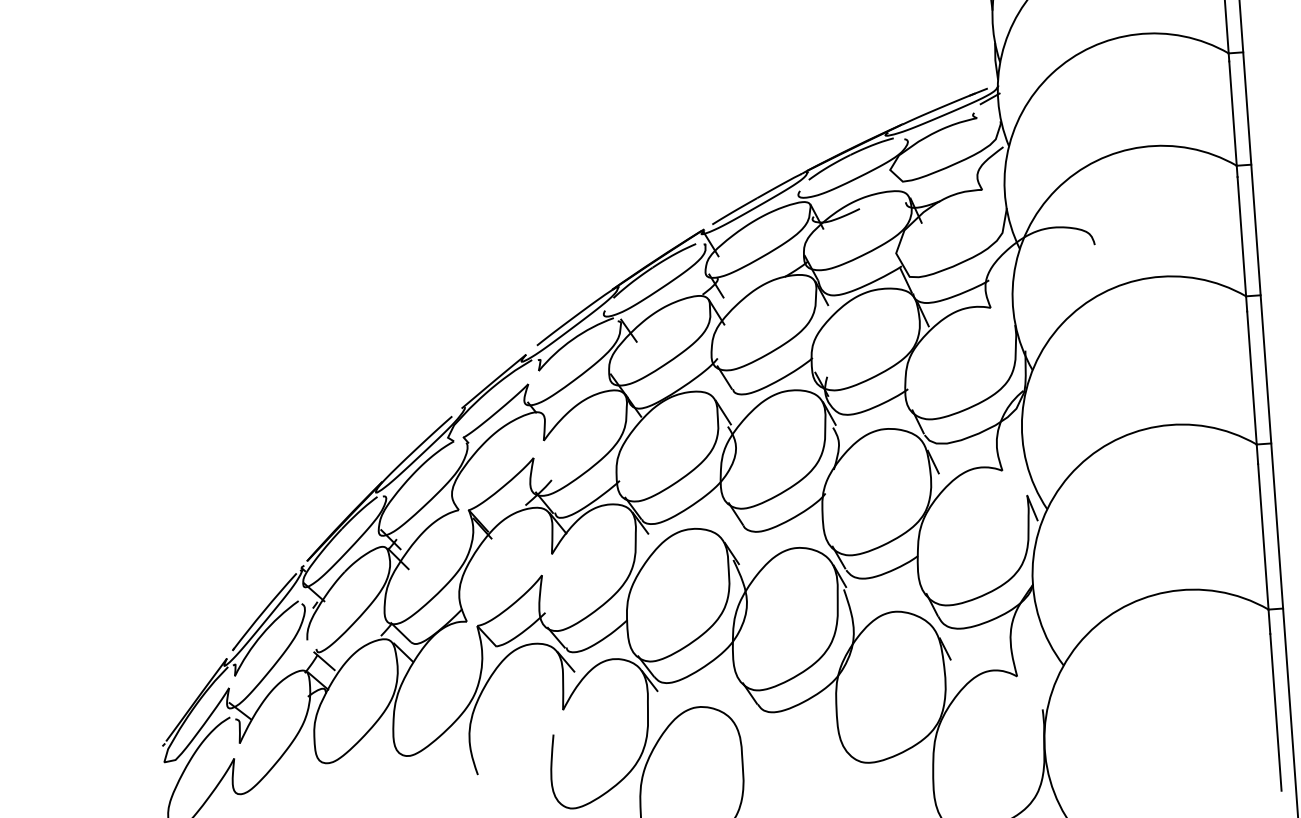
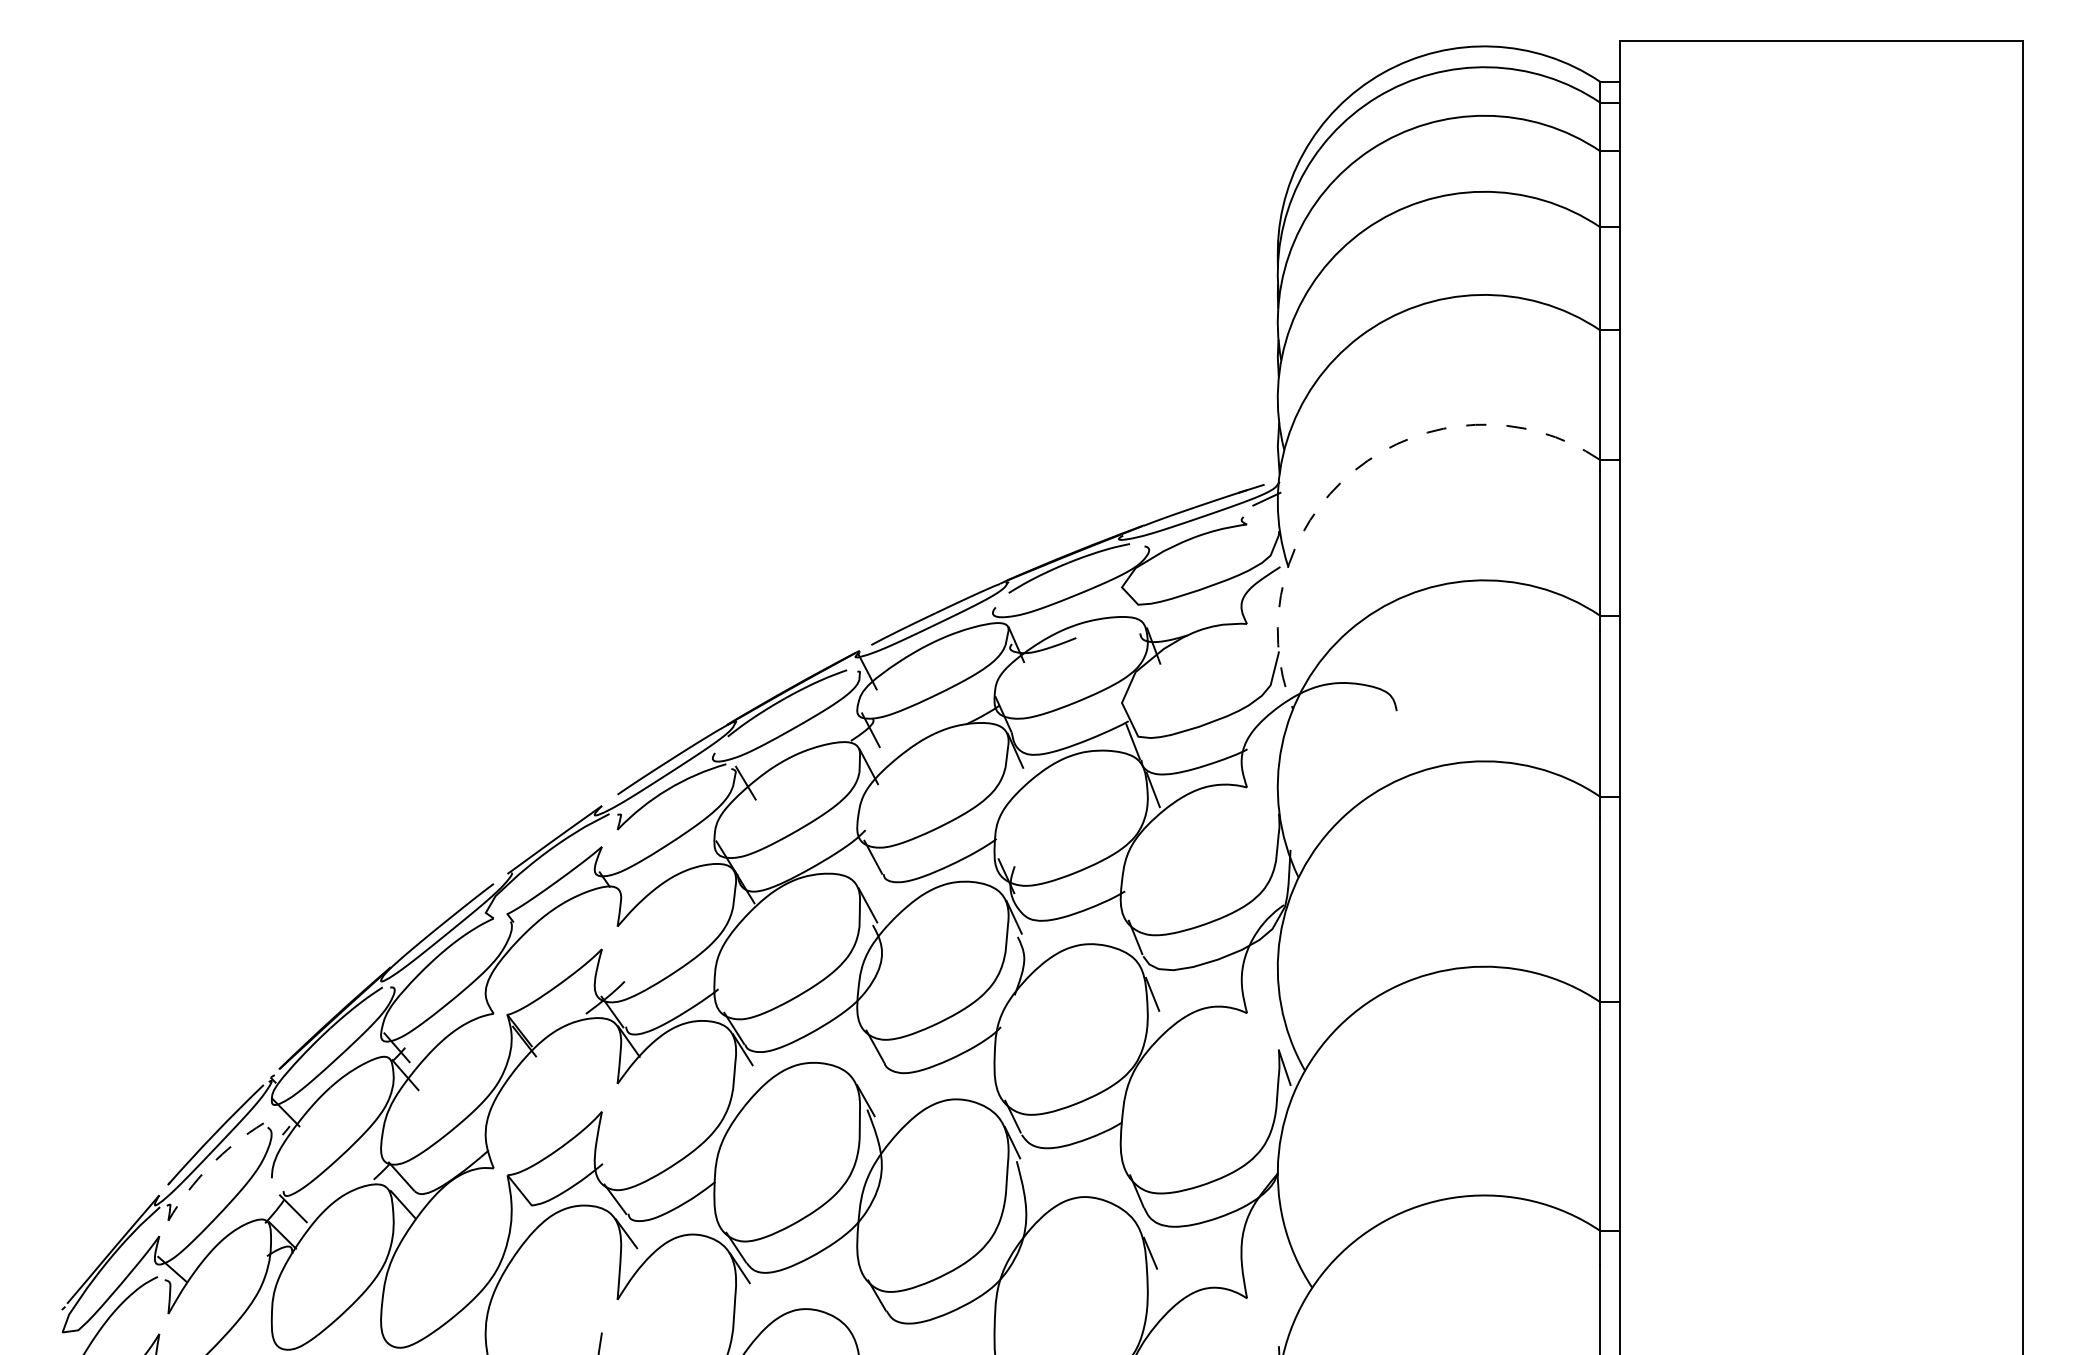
arc: (1051, 73) -> (1354, 470), solid -> dashed
arc: (262, 634) -> (210, 1166), solid -> dashed

